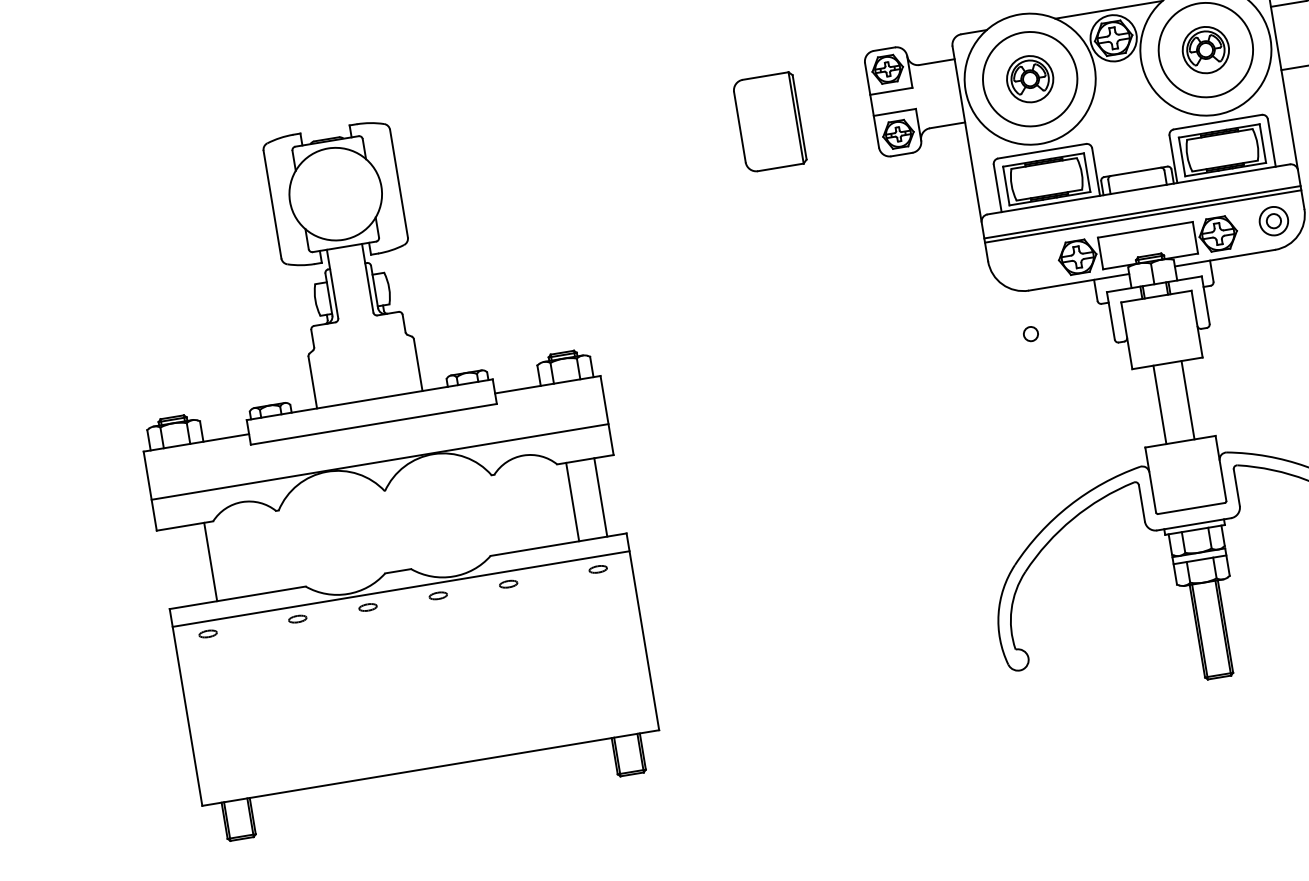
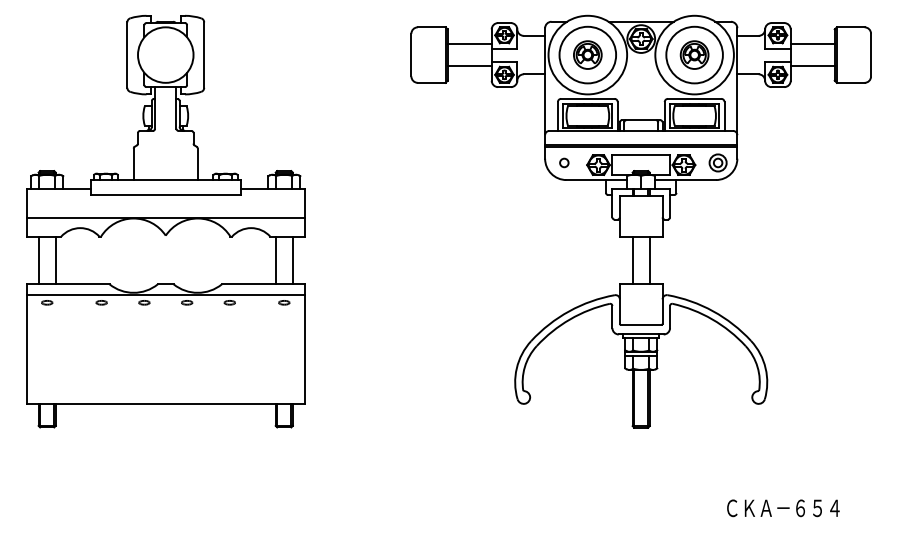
line: (832, 93) -> (469, 44), added
line: (838, 128) -> (469, 65), added
circle: (1031, 333) -> (564, 162), moved
line: (182, 566) -> (38, 260), added

